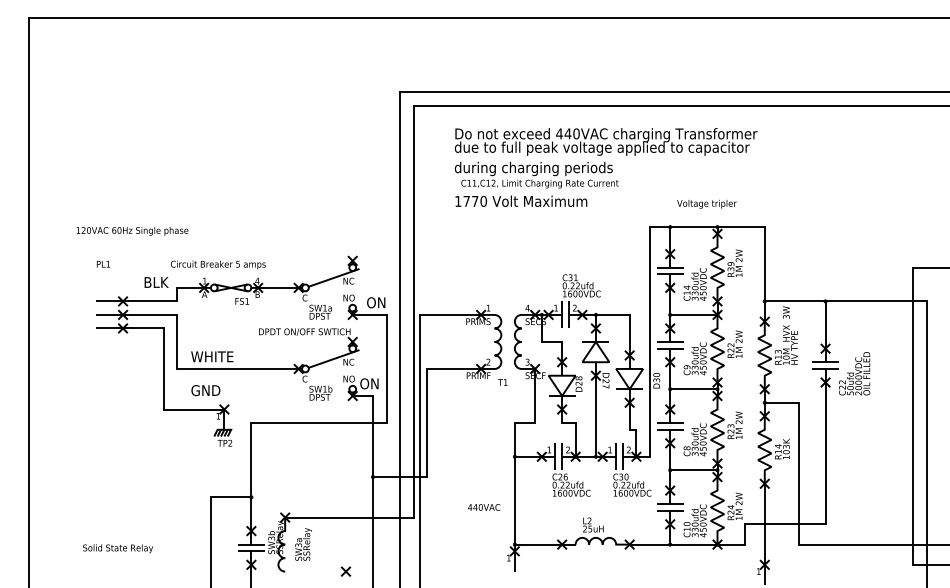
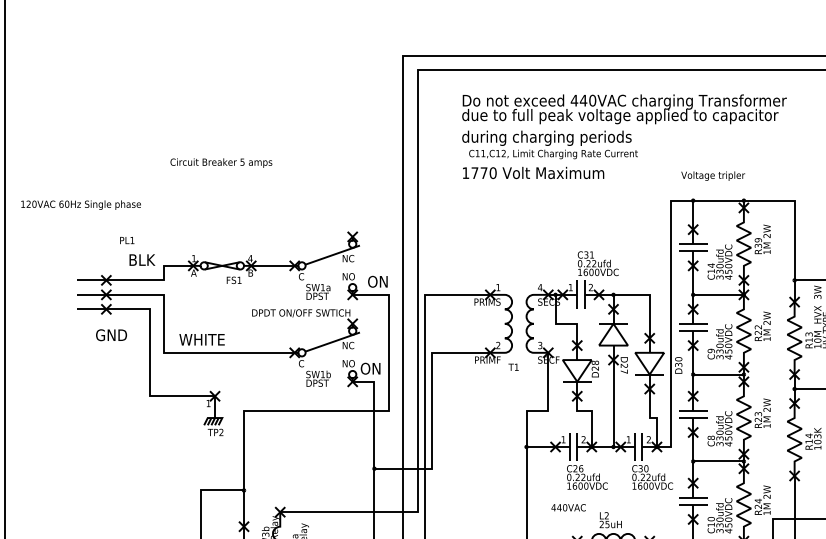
text: (706, 203) -> (712, 175), moved
text: (132, 231) -> (81, 205), moved
text: (103, 264) -> (127, 240), moved
text: (217, 264) -> (220, 162), moved
text: (205, 390) -> (111, 335), moved
text: (484, 507) -> (569, 507), moved

